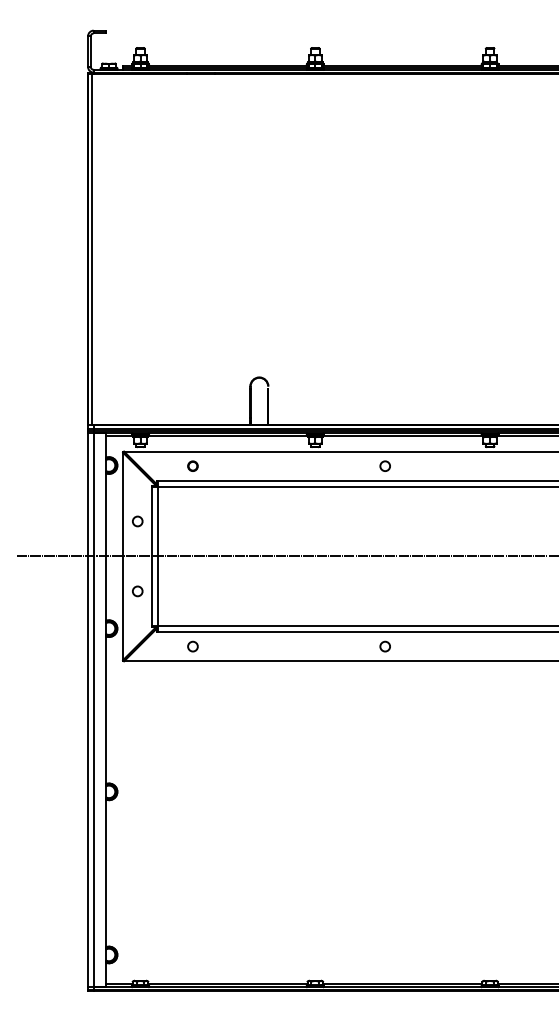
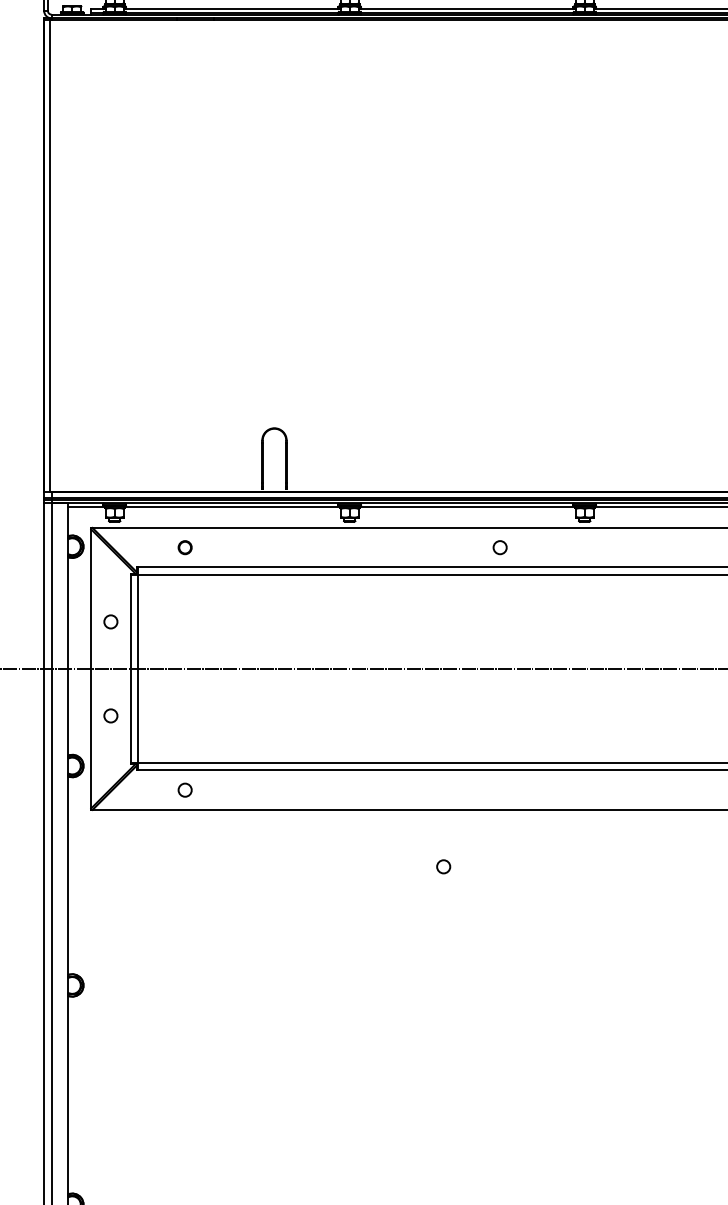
circle: (384, 465) -> (499, 546), moved
circle: (384, 646) -> (442, 866), moved

